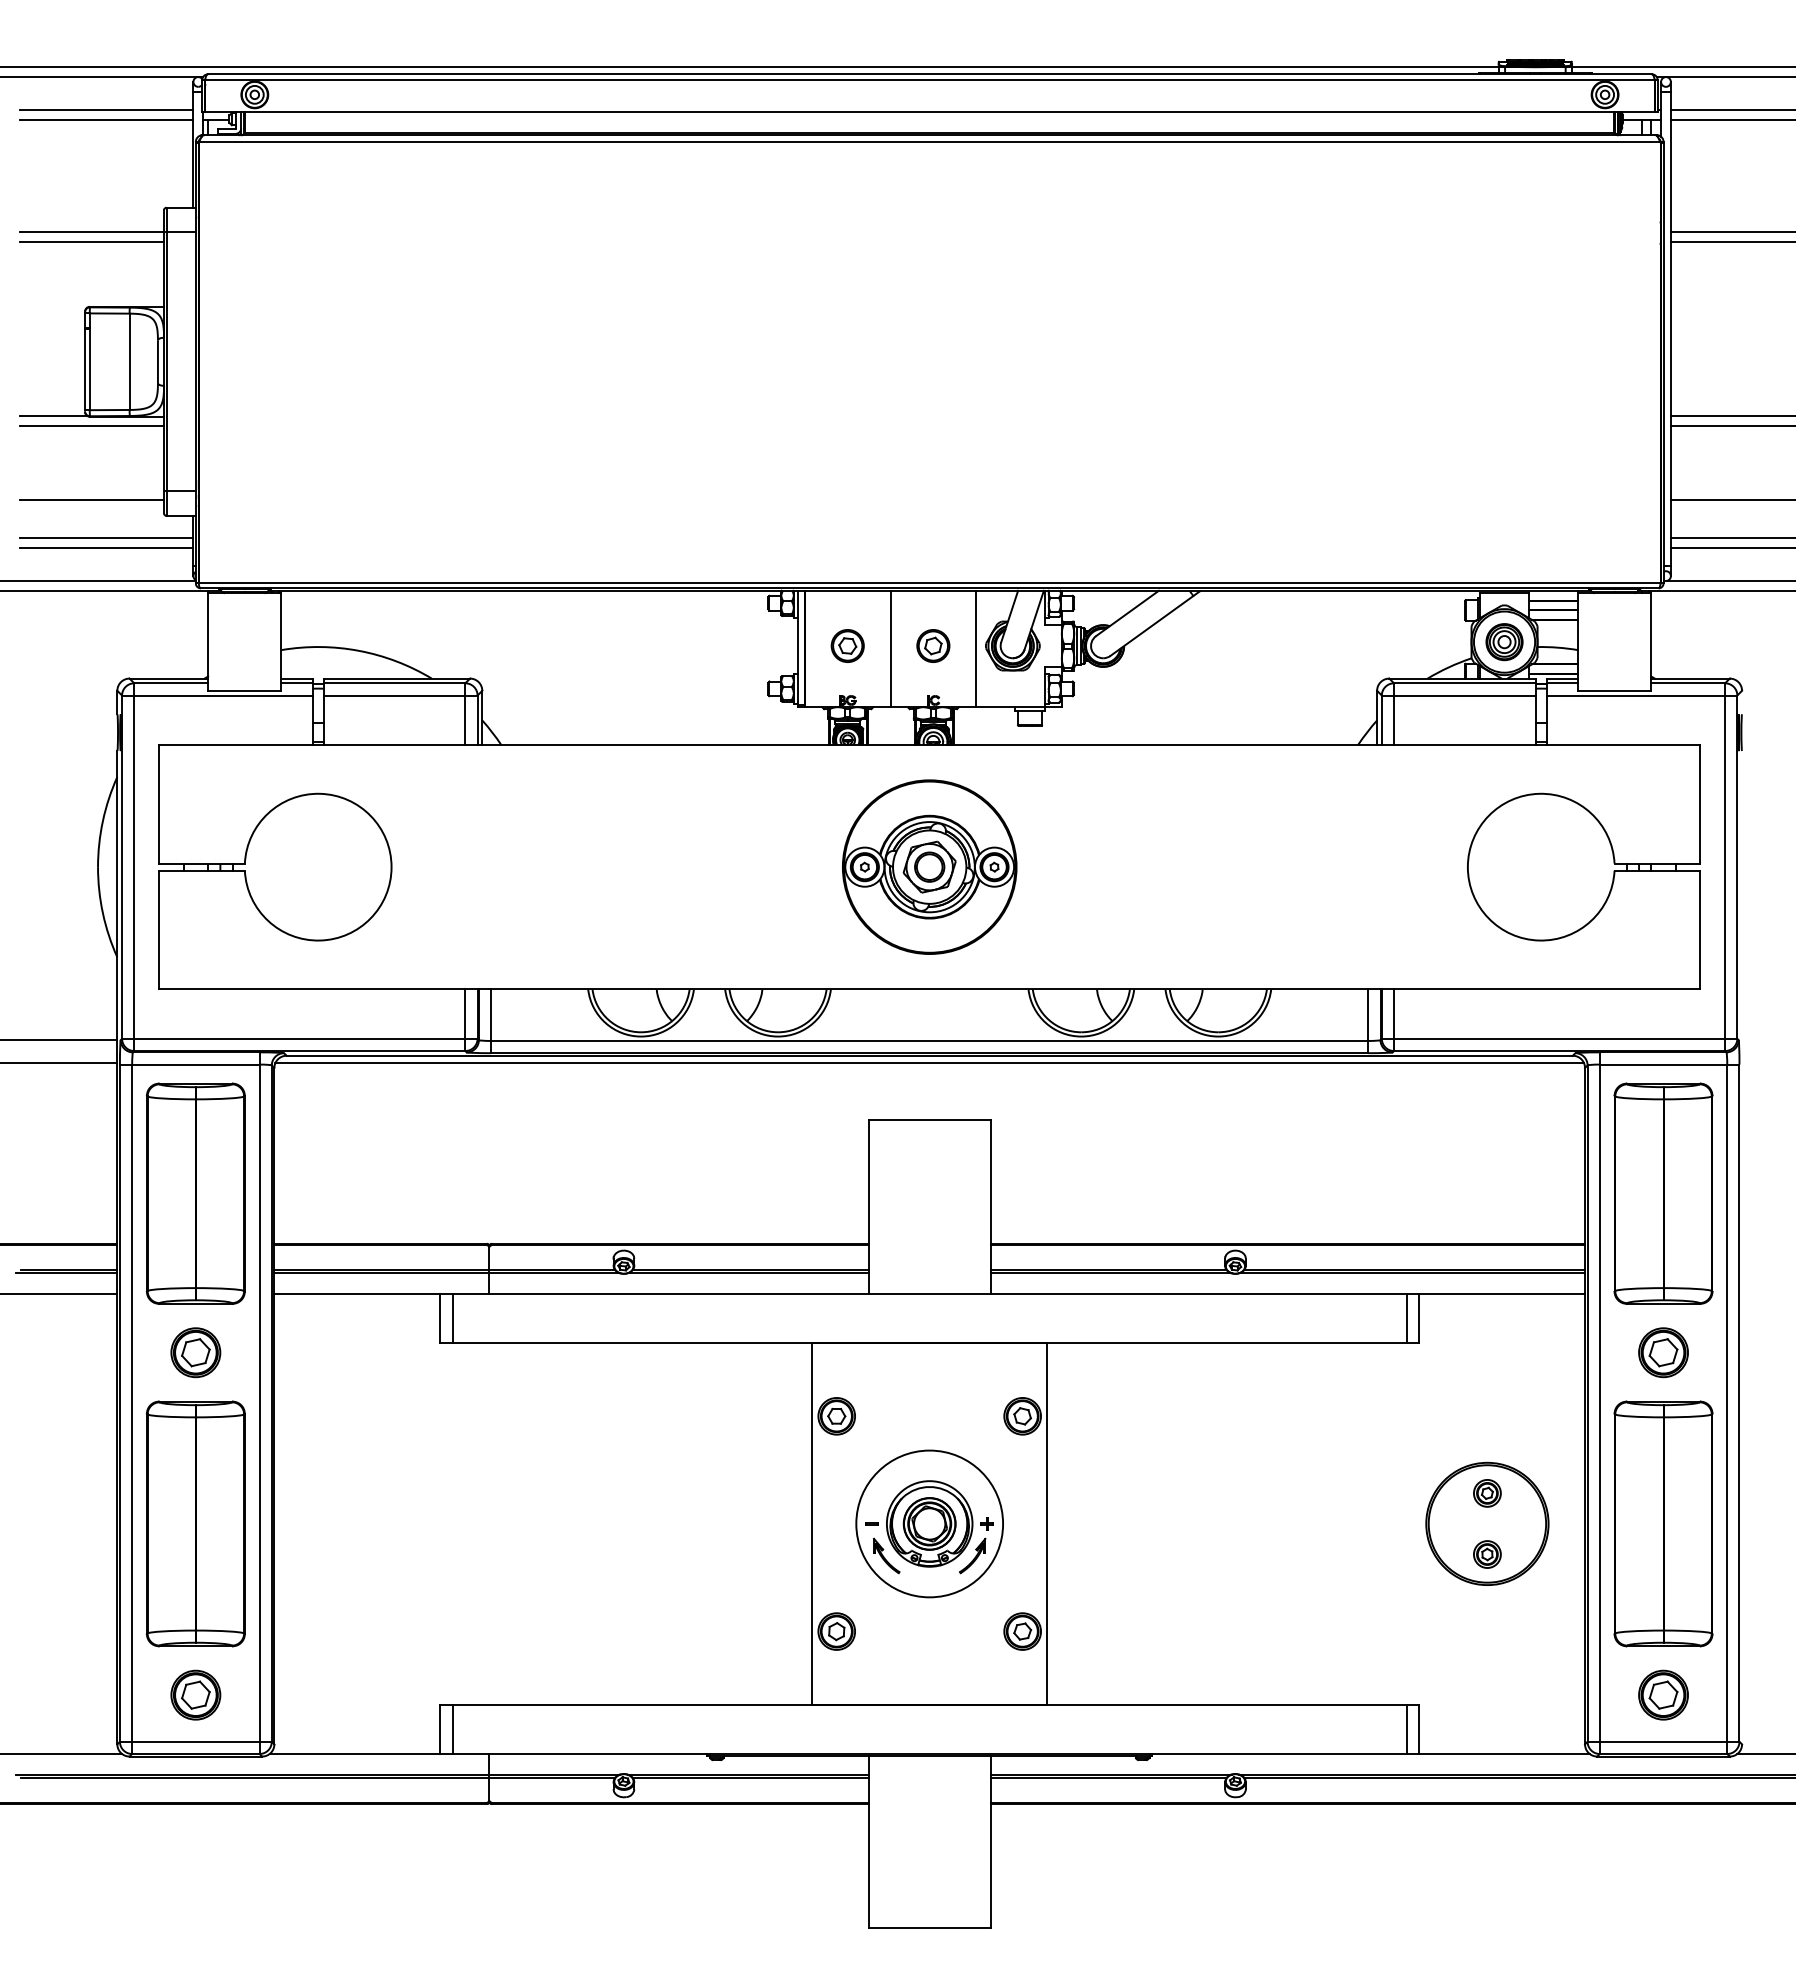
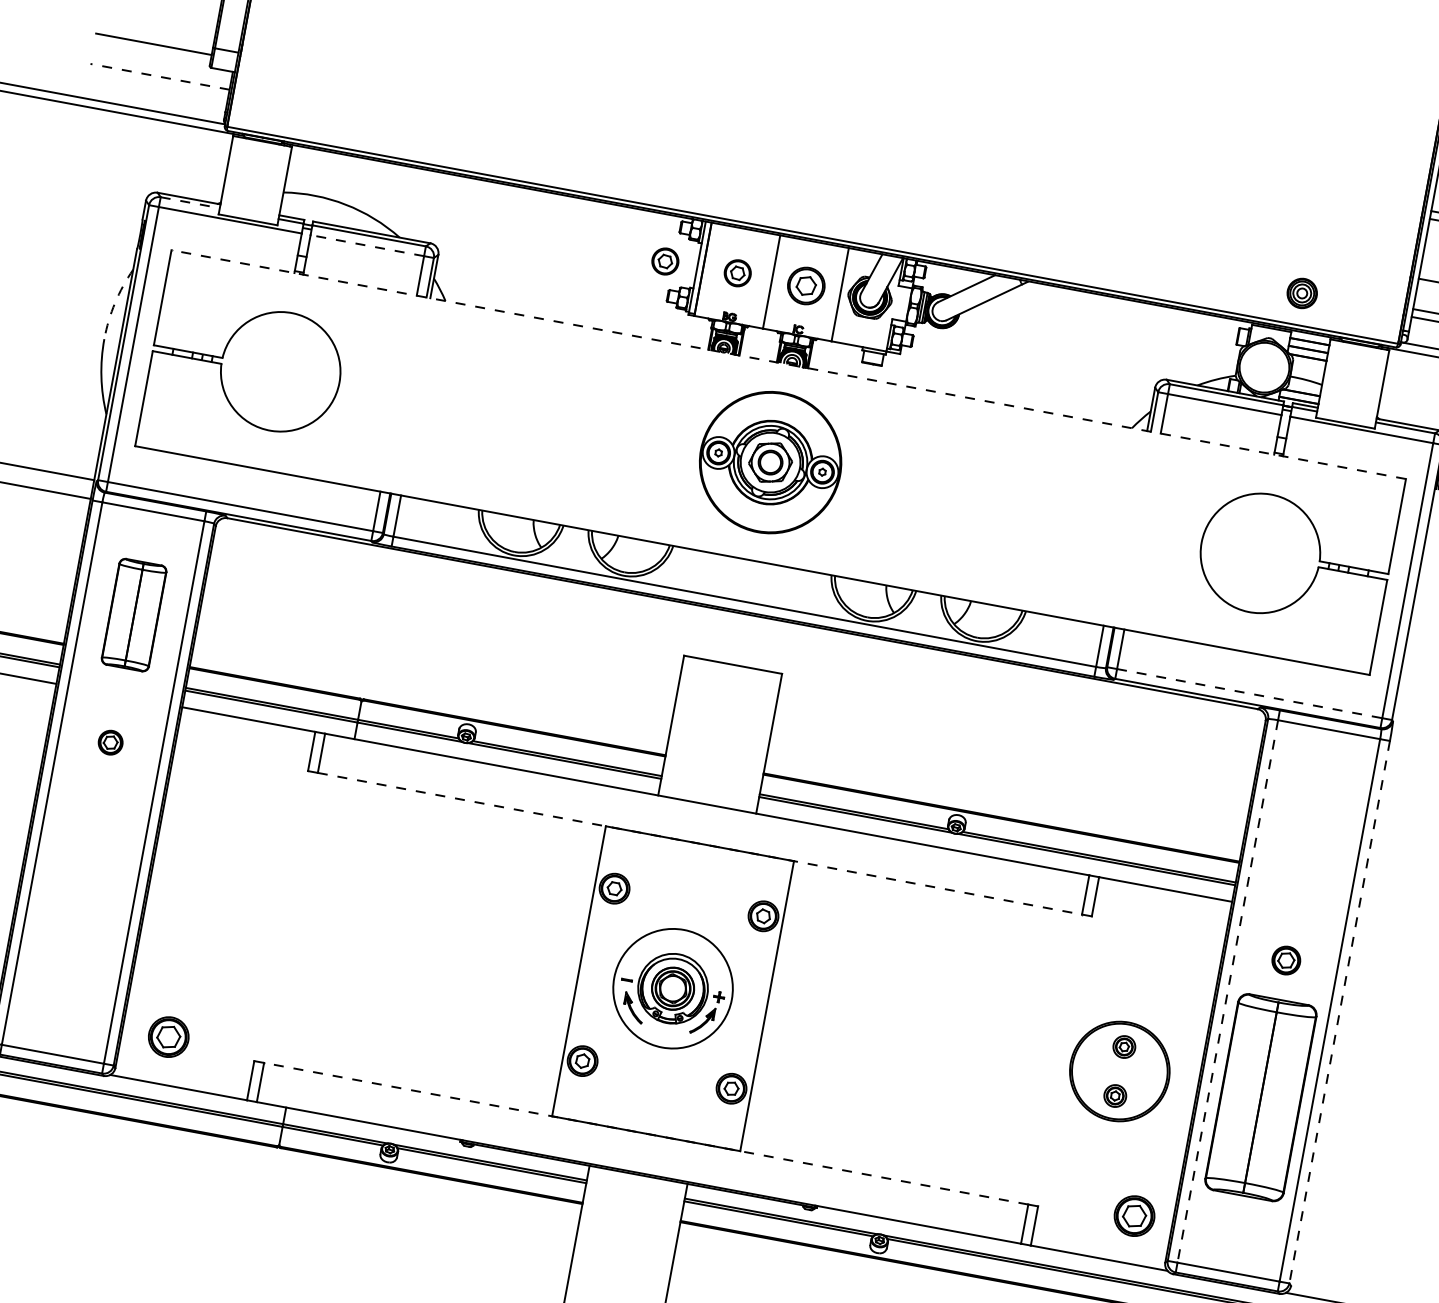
line: (106, 538) -> (159, 77), solid -> dashed
line: (106, 547) -> (158, 84), removed
part: (1504, 642) -> (1302, 293), moved
part: (933, 645) -> (806, 285), size x1.4
part: (757, 647) -> (665, 261), added
line: (171, 683) -> (190, 202), solid -> dashed
line: (394, 695) -> (367, 245), solid -> dashed
line: (929, 744) -> (788, 364), solid -> dashed
arc: (102, 821) -> (114, 303), solid -> dashed
line: (1559, 1038) -> (1249, 693), solid -> dashed
line: (929, 1063) -> (741, 619), removed
part: (195, 1193) -> (133, 615), size x0.6
part: (1663, 1193) -> (1309, 832), removed
line: (929, 1342) -> (699, 843), solid -> dashed
part: (195, 1352) -> (110, 742), size x0.6
part: (1663, 1352) -> (1286, 960), size x0.7
line: (1599, 1403) -> (1227, 991), solid -> dashed
line: (1739, 1403) -> (1339, 1012), solid -> dashed
part: (195, 1523) -> (85, 879), removed
part: (195, 1694) -> (168, 1036), moved
part: (1663, 1694) -> (1134, 1215), moved
line: (929, 1704) -> (646, 1133), solid -> dashed

